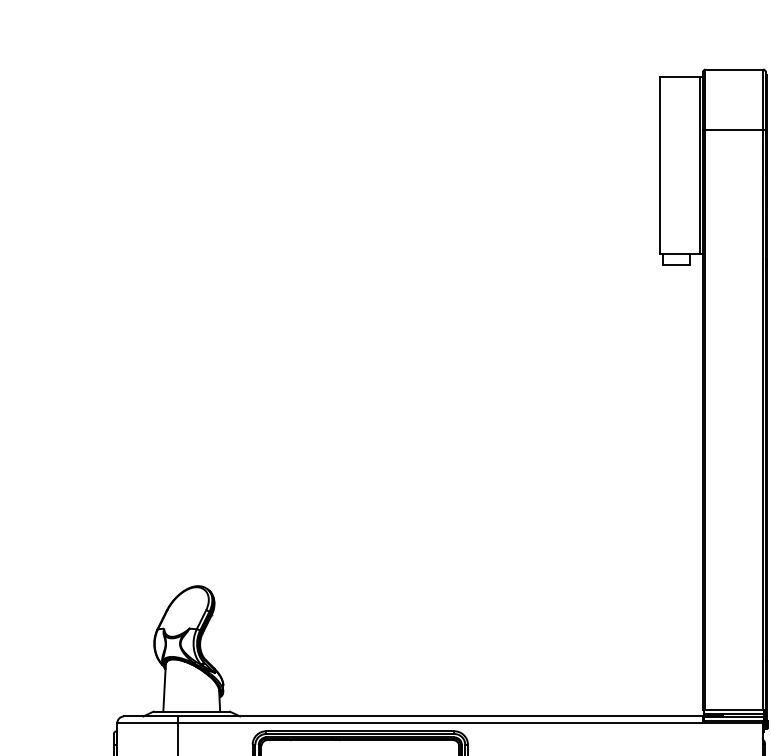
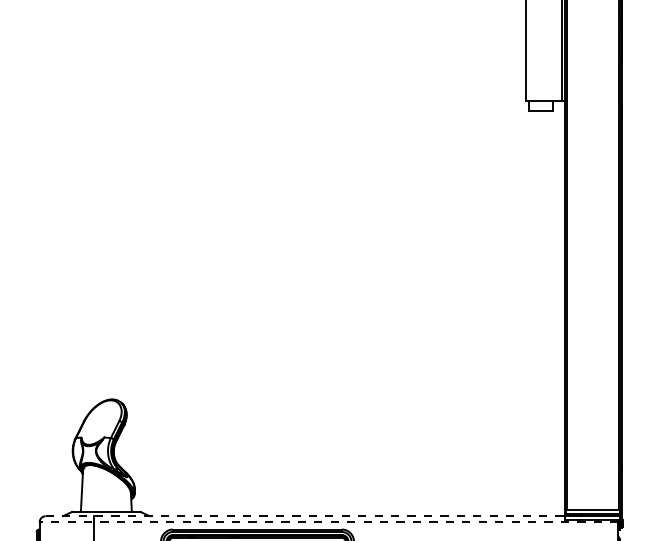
line: (423, 716) -> (314, 516), solid -> dashed
line: (440, 723) -> (329, 522), solid -> dashed

